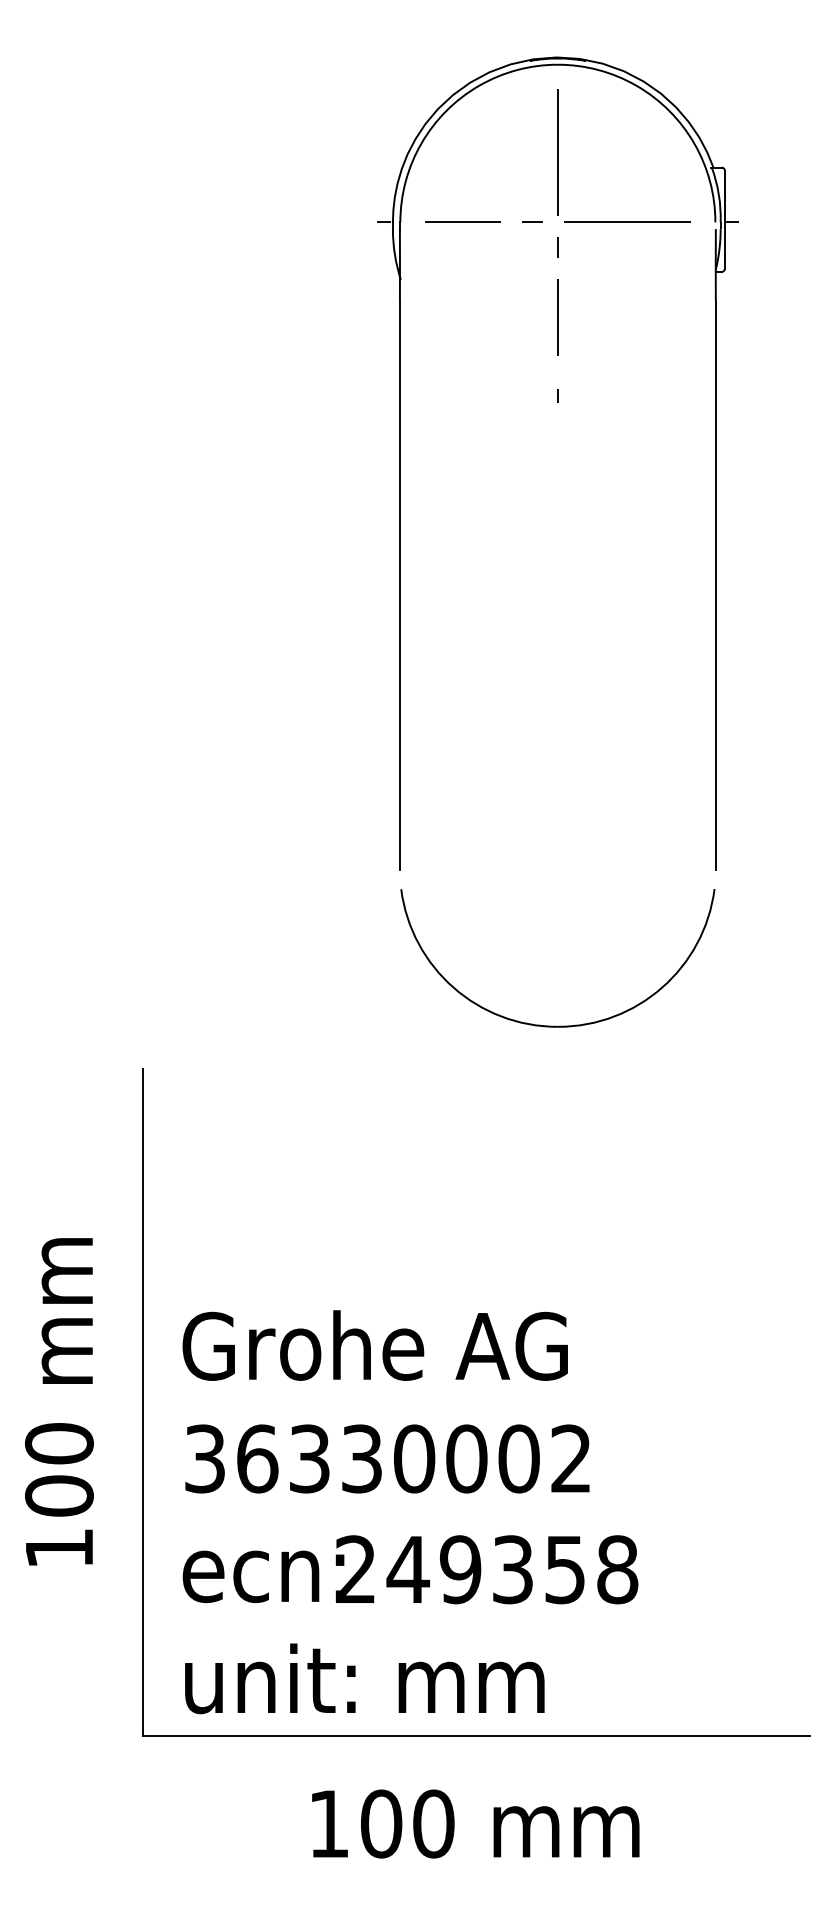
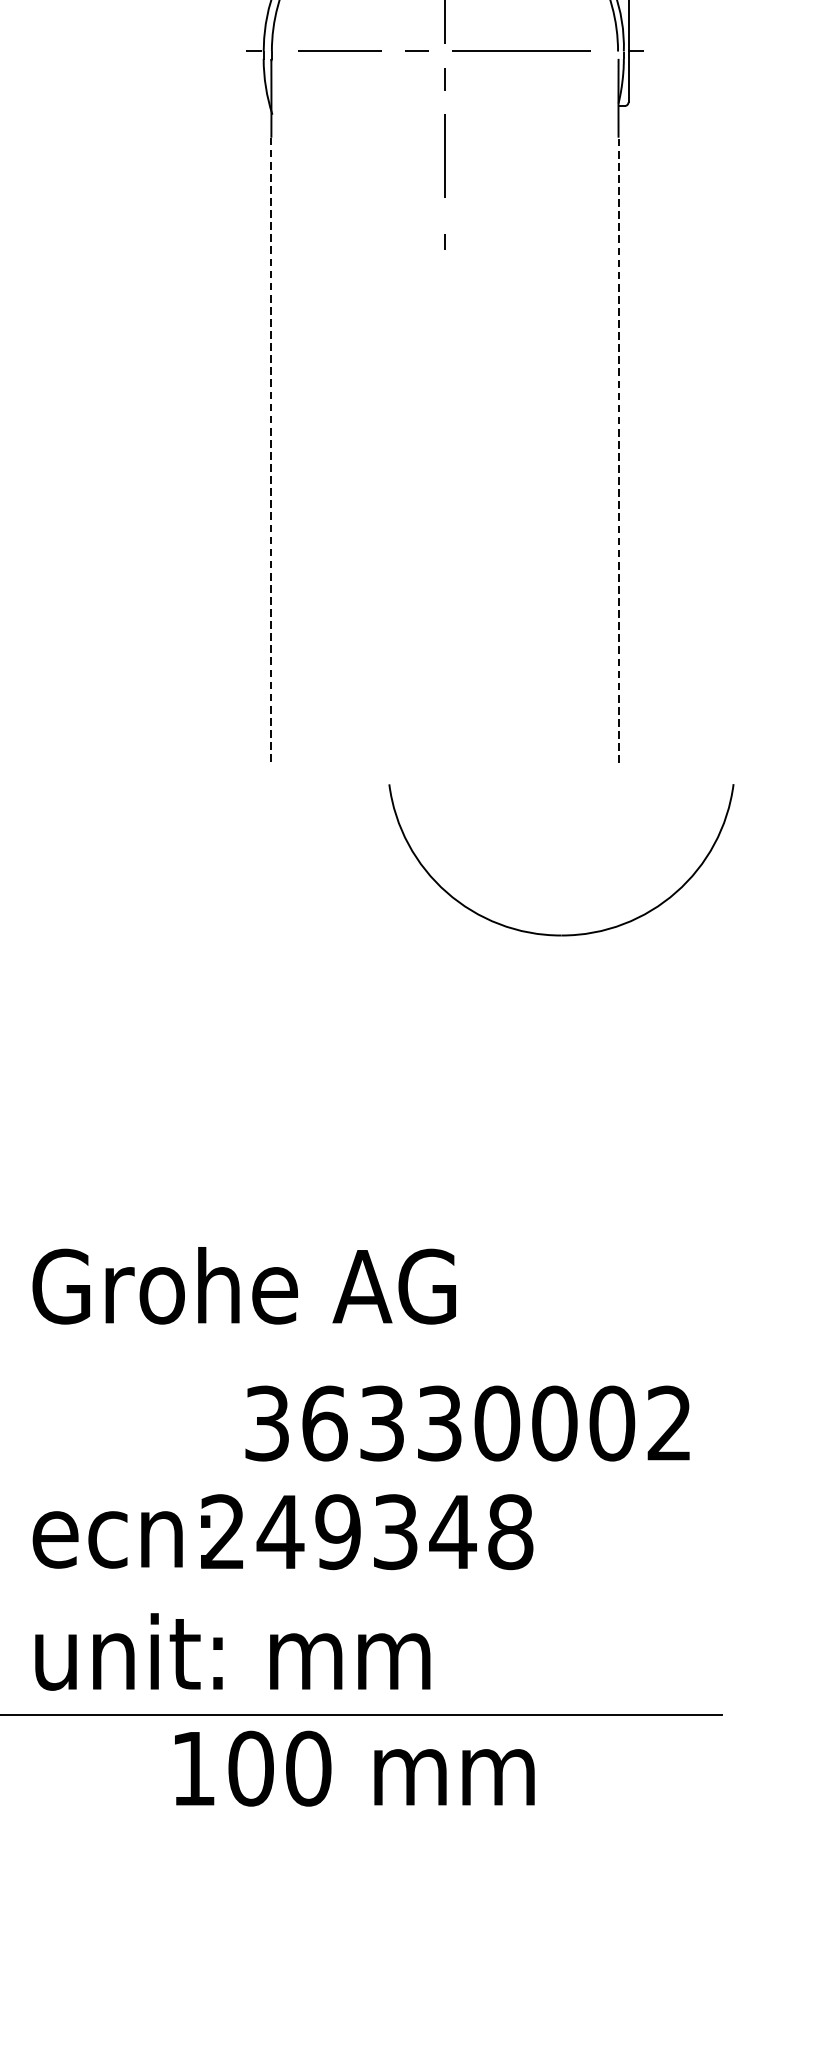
line: (715, 584) -> (618, 449), solid -> dashed
line: (399, 585) -> (270, 450), solid -> dashed
part: (557, 1025) -> (561, 934), moved
text: (387, 1458) -> (467, 1423), moved
text: (564, 1570) -> (452, 1532), 249358 -> 249348
text: (475, 1823) -> (354, 1768), moved

